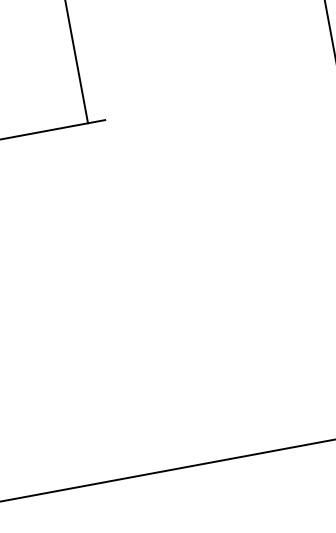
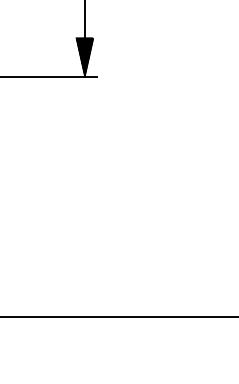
hatch: (82, 94) -> (84, 57), added

